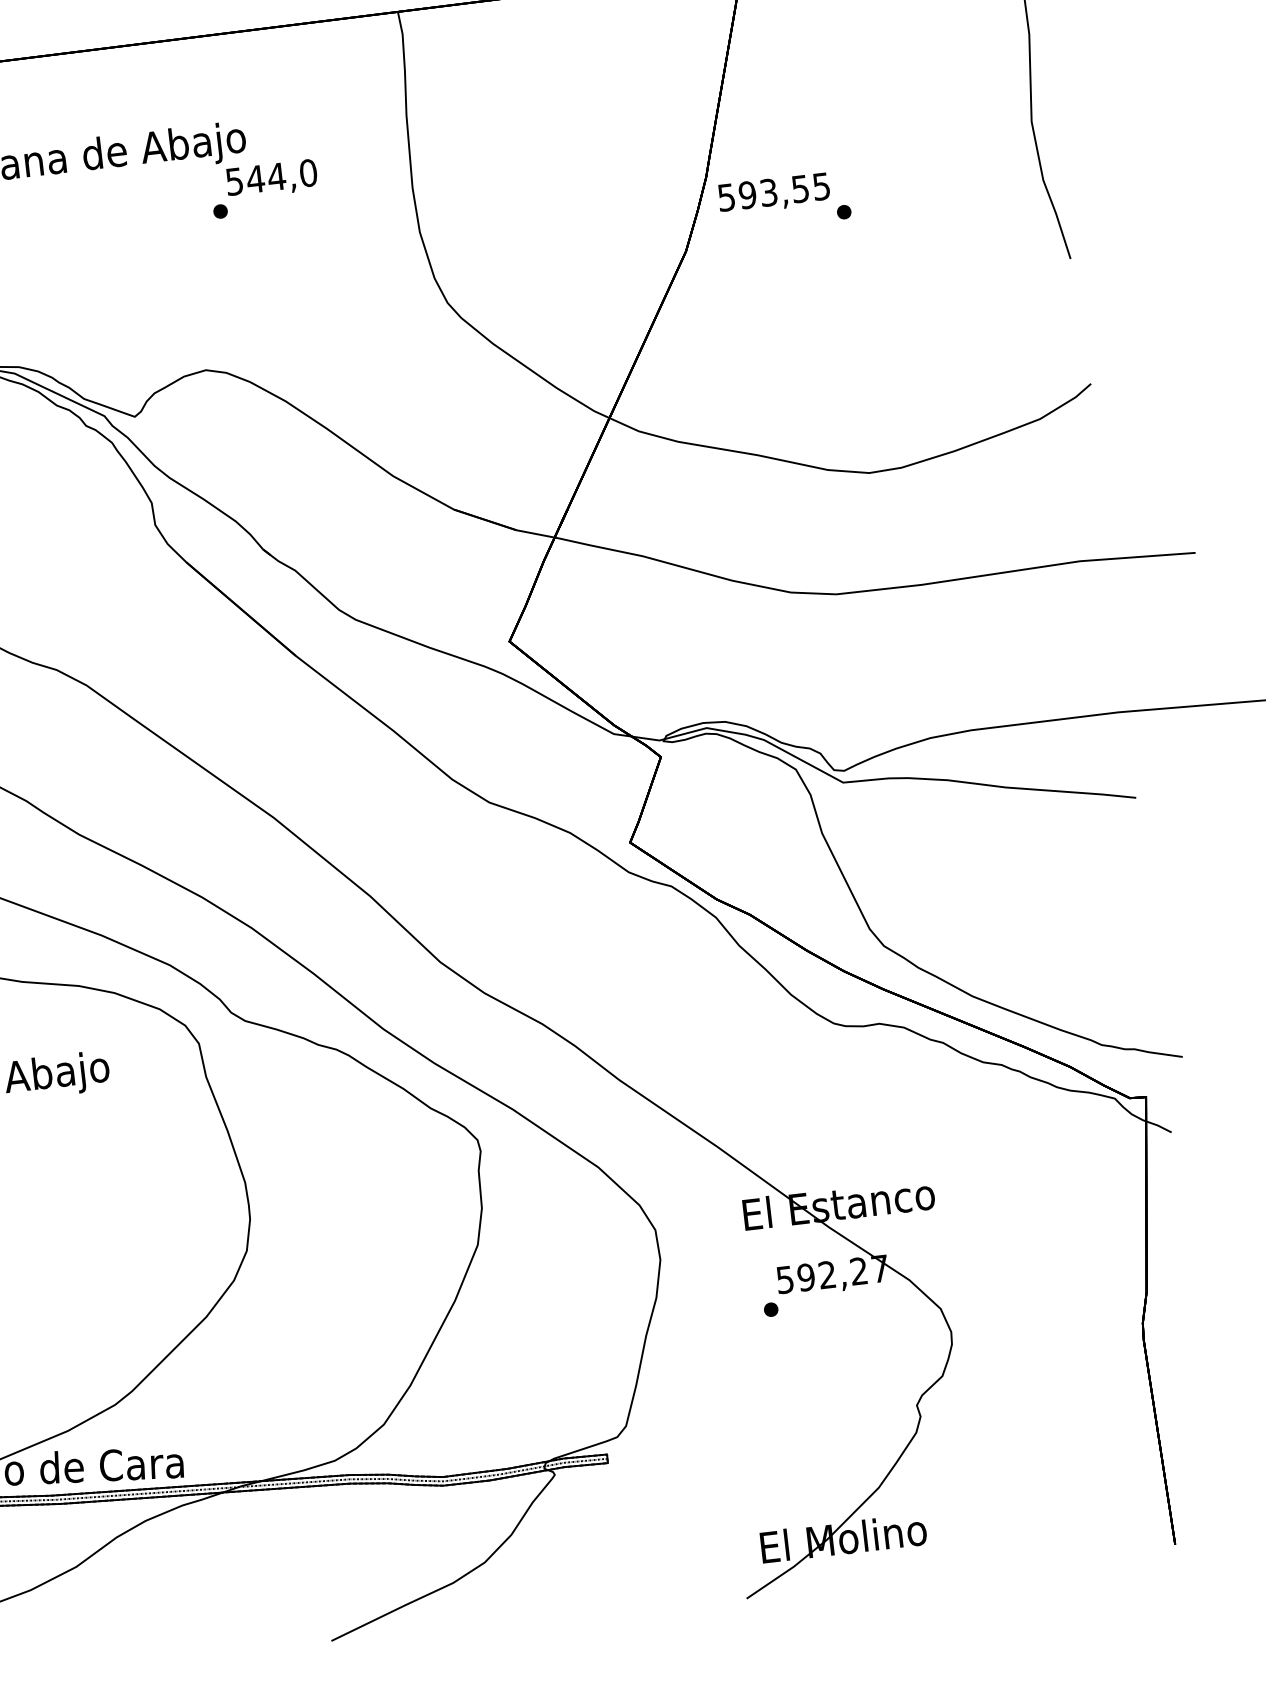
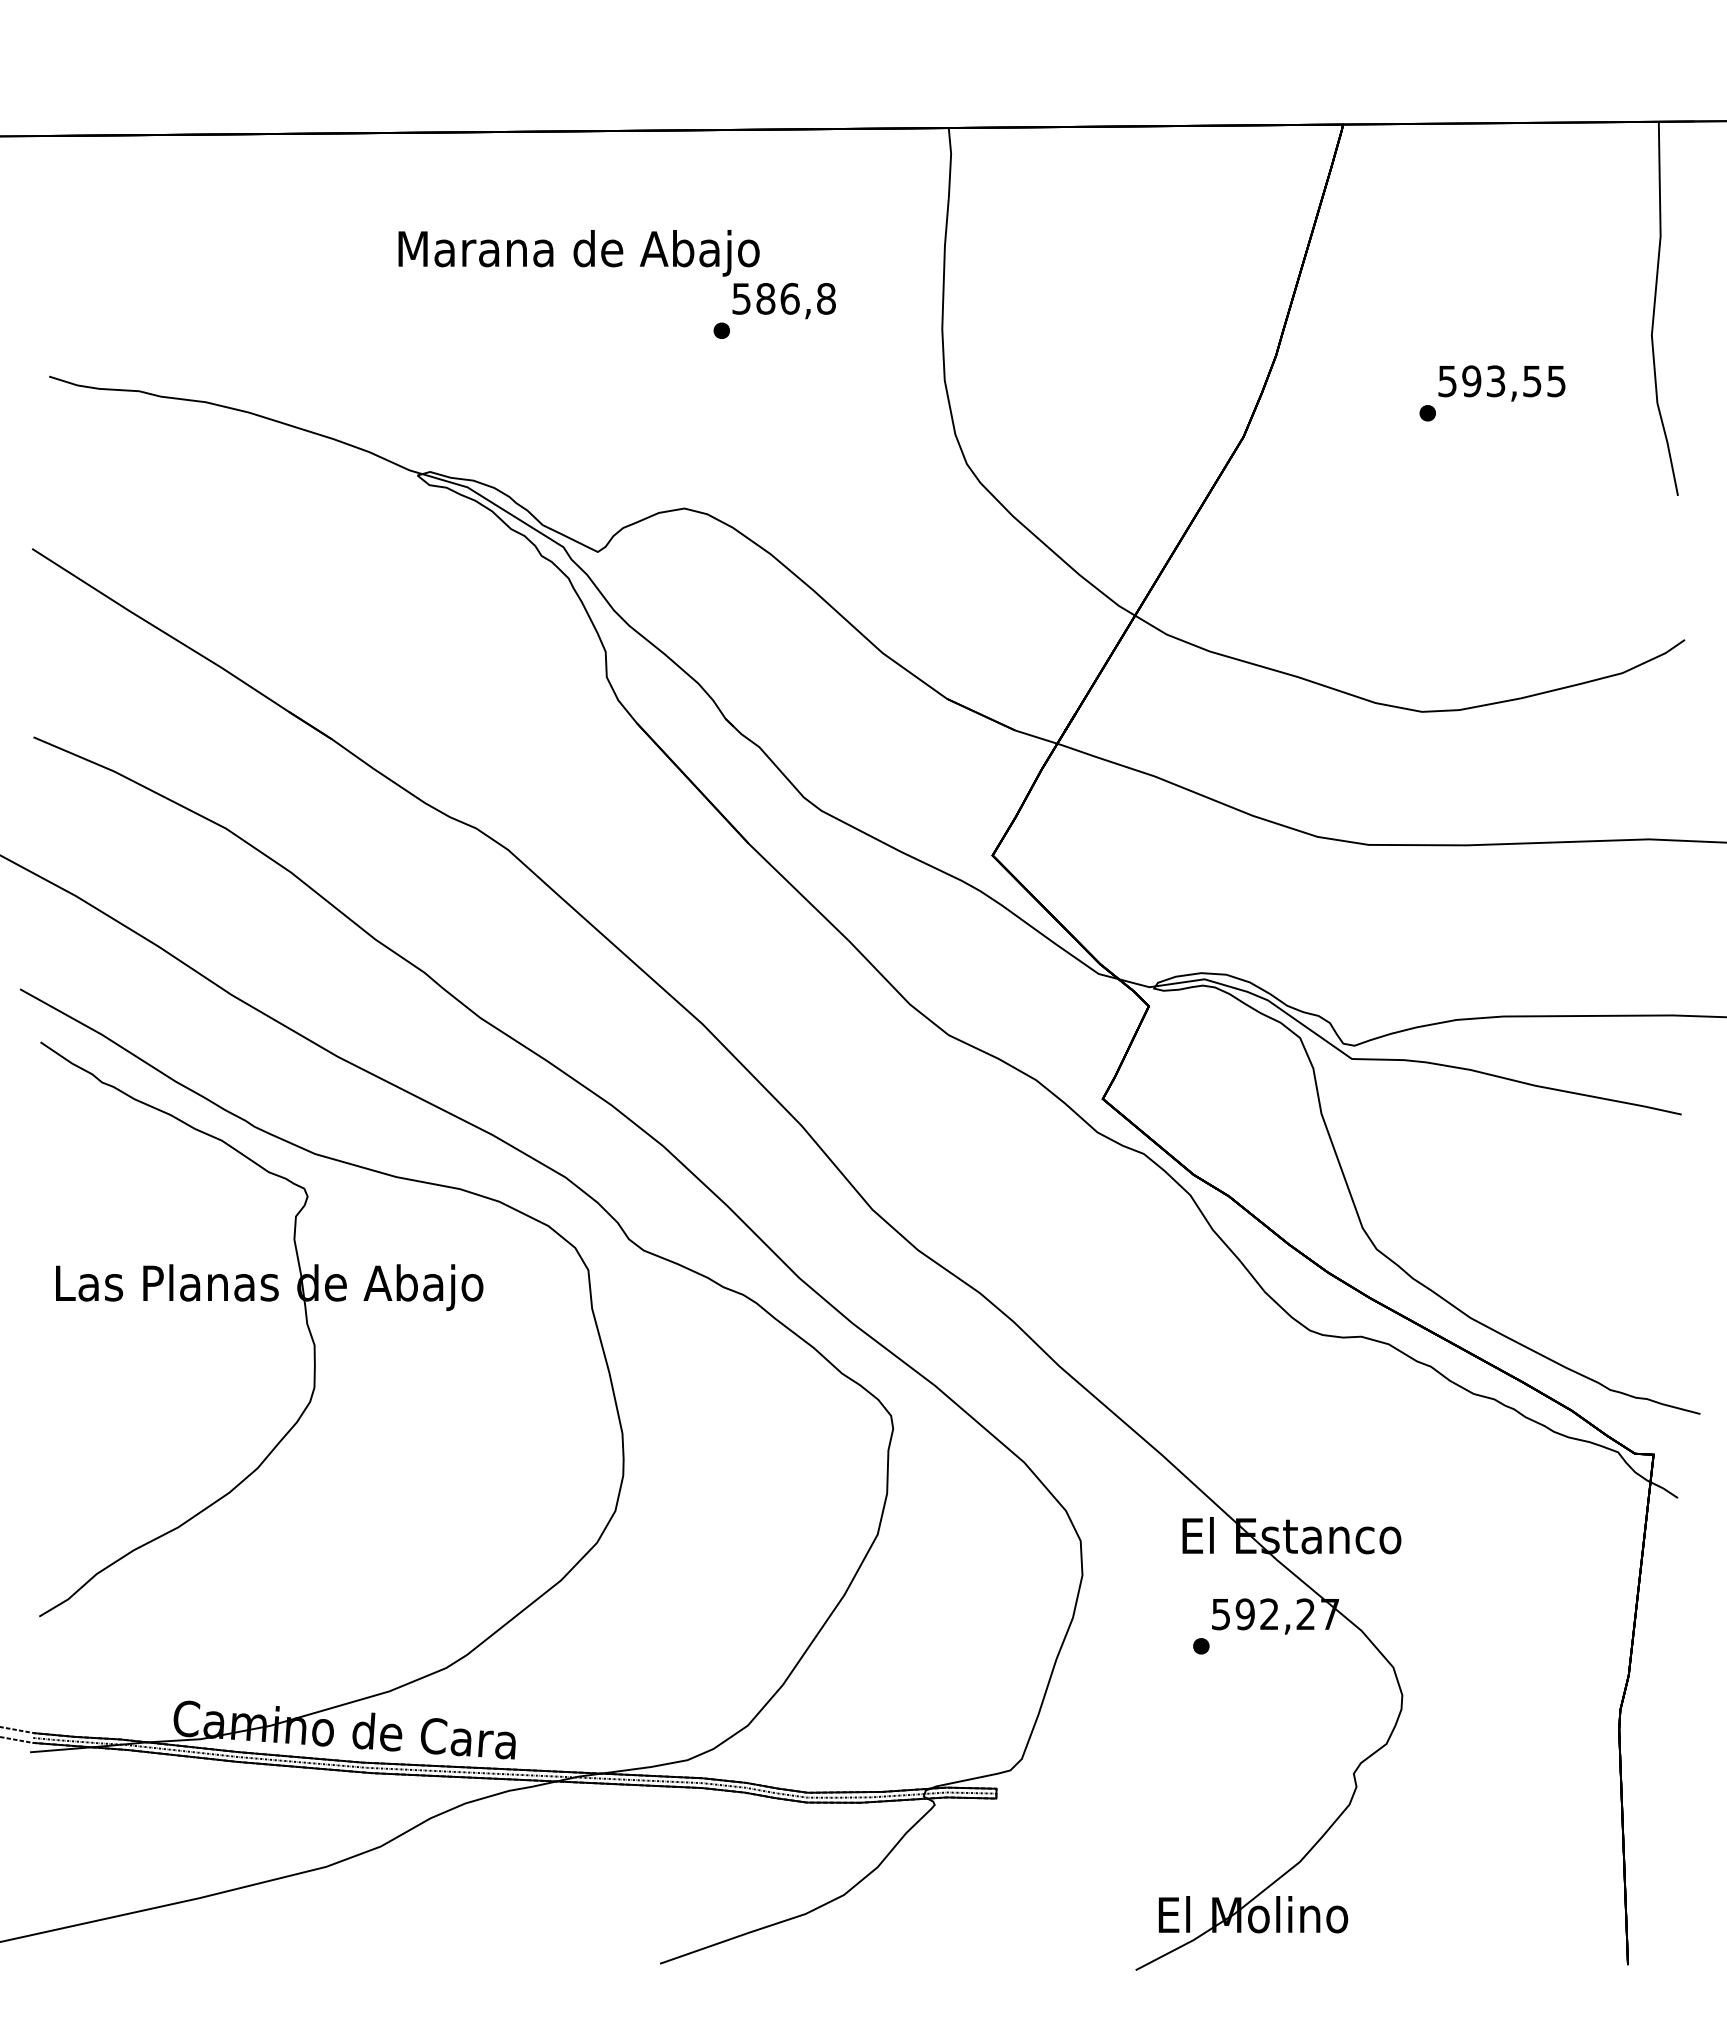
text: (281, 175) -> (795, 298), 544,0 -> 586,8
text: (773, 194) -> (1501, 383), moved

